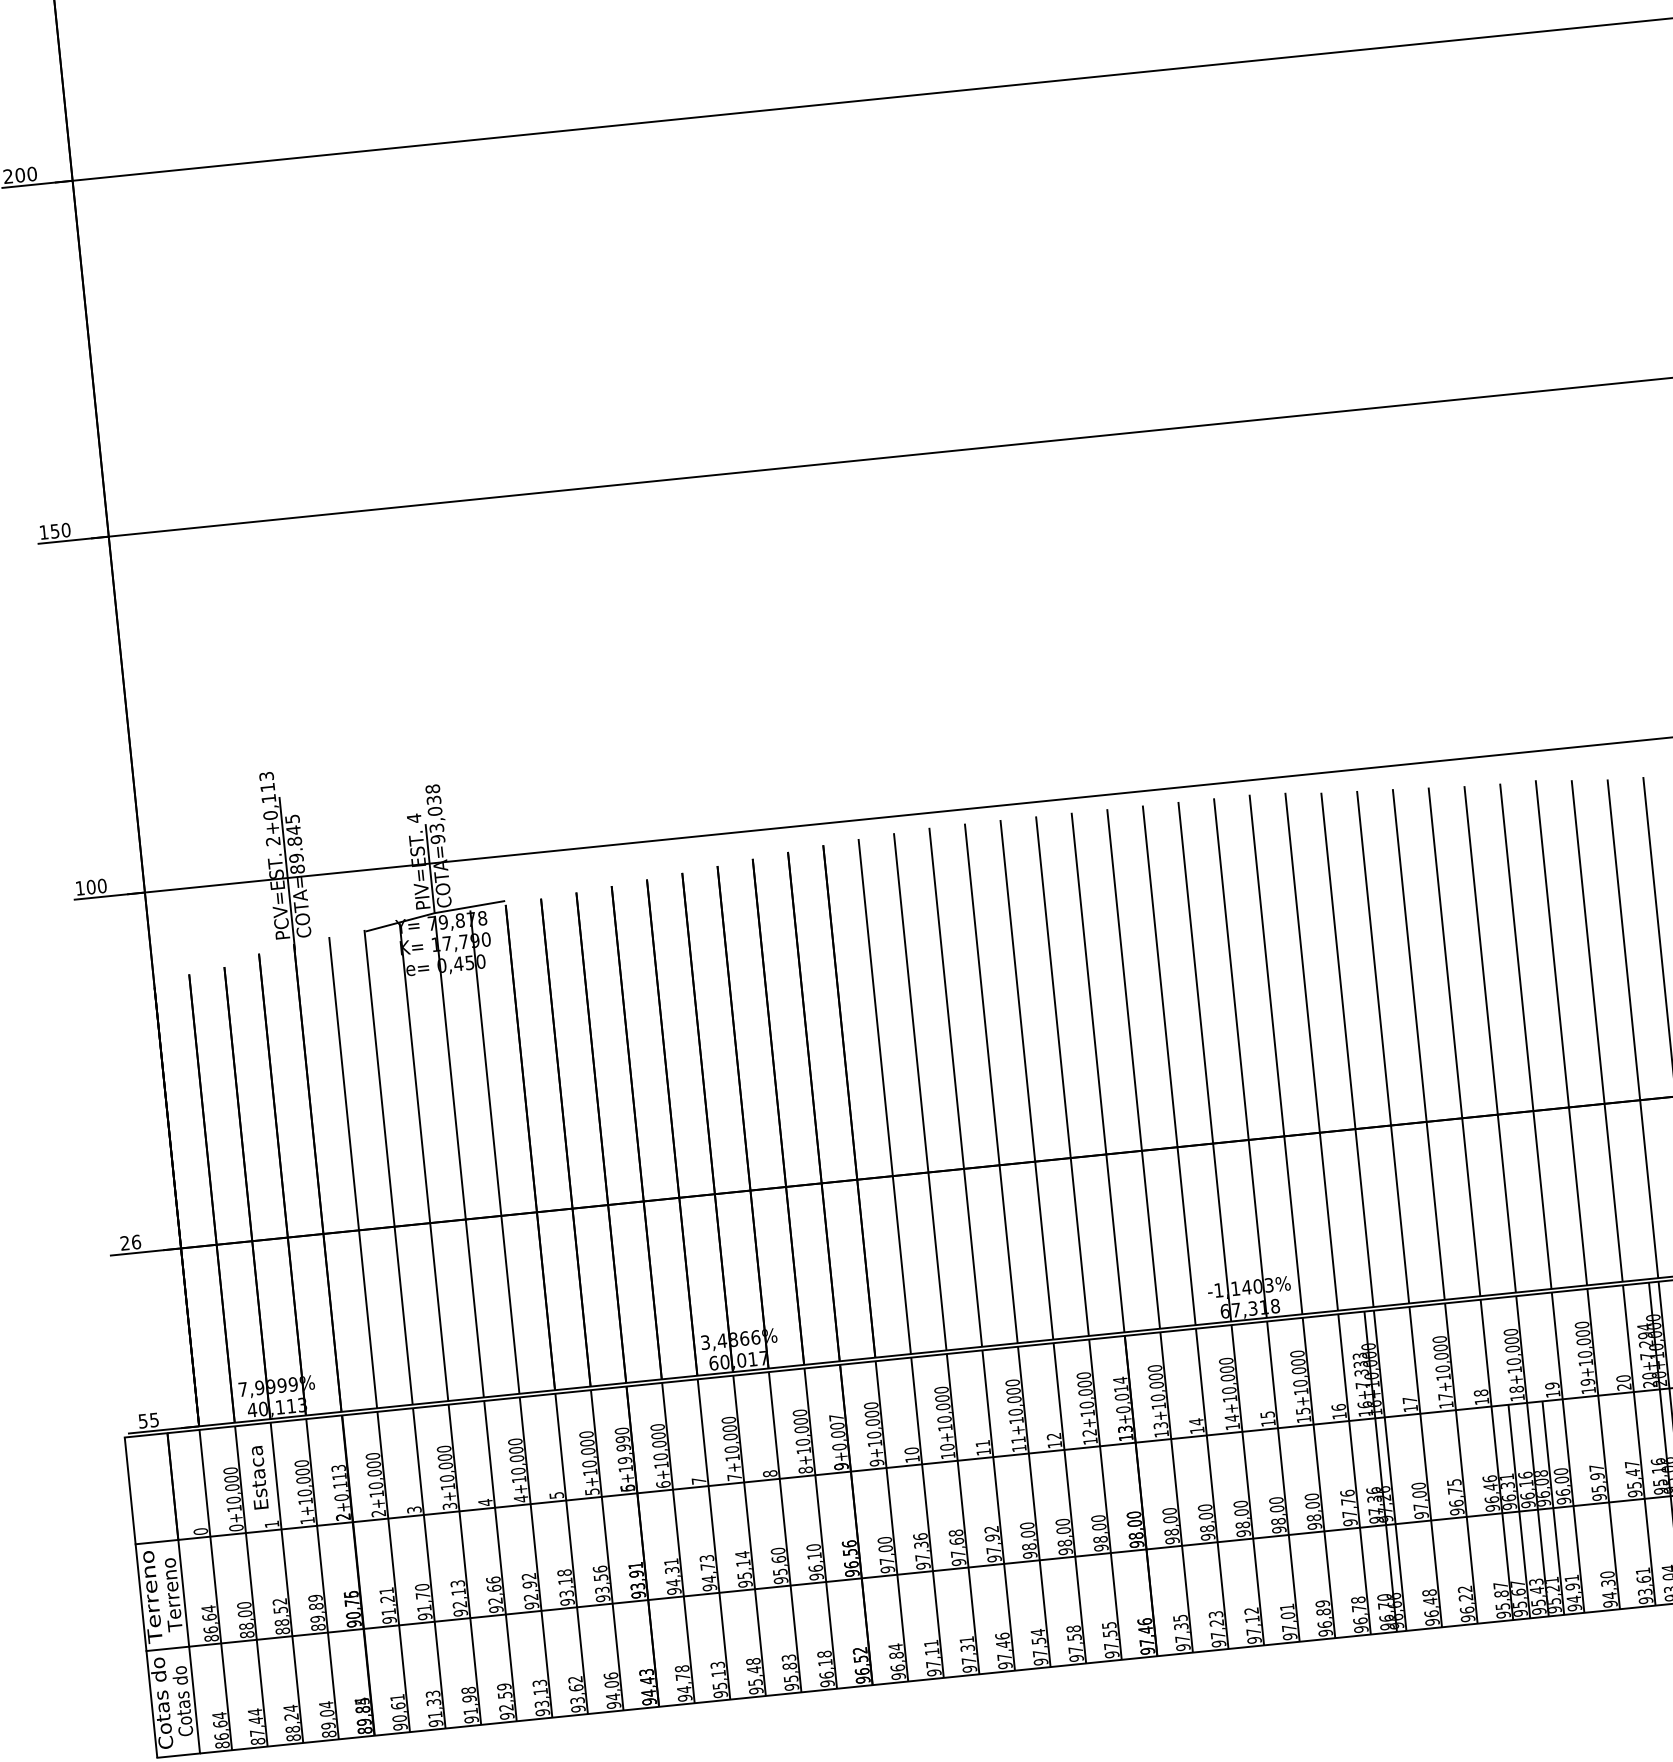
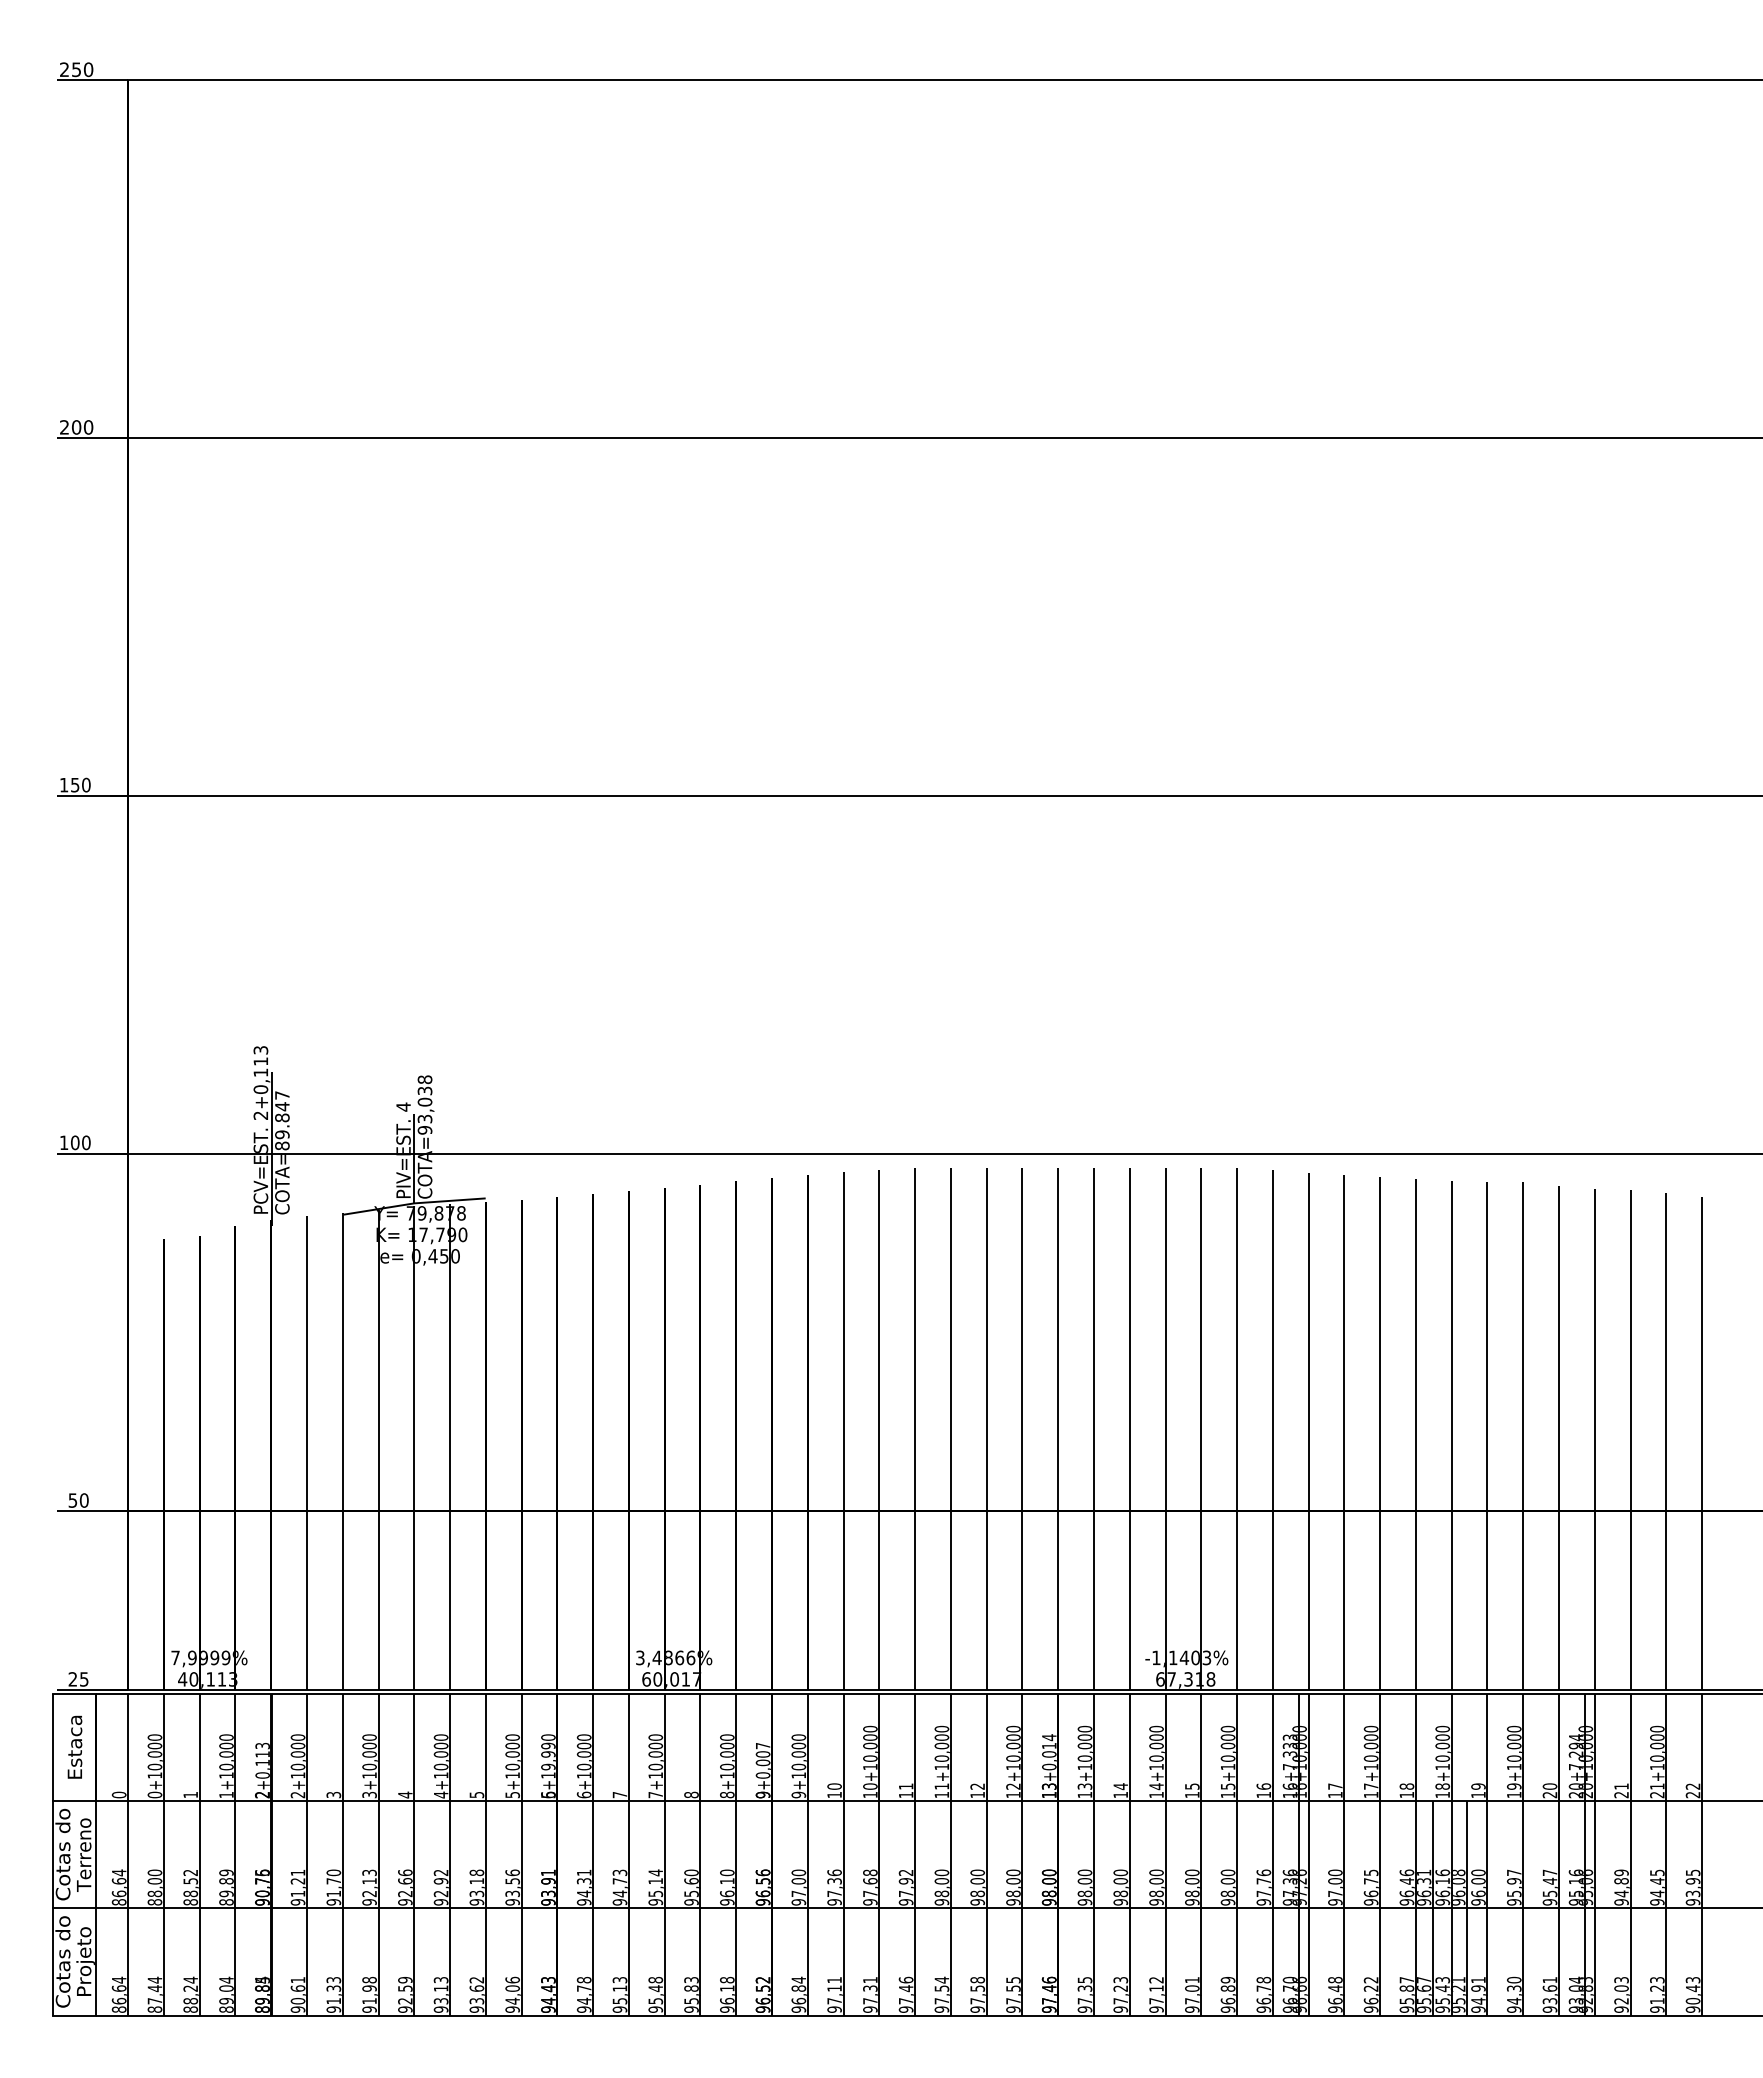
text: (292, 819) -> (282, 1095), COTA=89.845 -> COTA=89.847
text: (130, 1242) -> (78, 1500), 26 -> 50
text: (142, 1421) -> (72, 1679), 55 -> 25
text: (257, 1477) -> (74, 1746), moved
text: (150, 1596) -> (62, 1854), Terreno -> Cotas do
text: (184, 1700) -> (85, 1961), Cotas do -> Projeto

